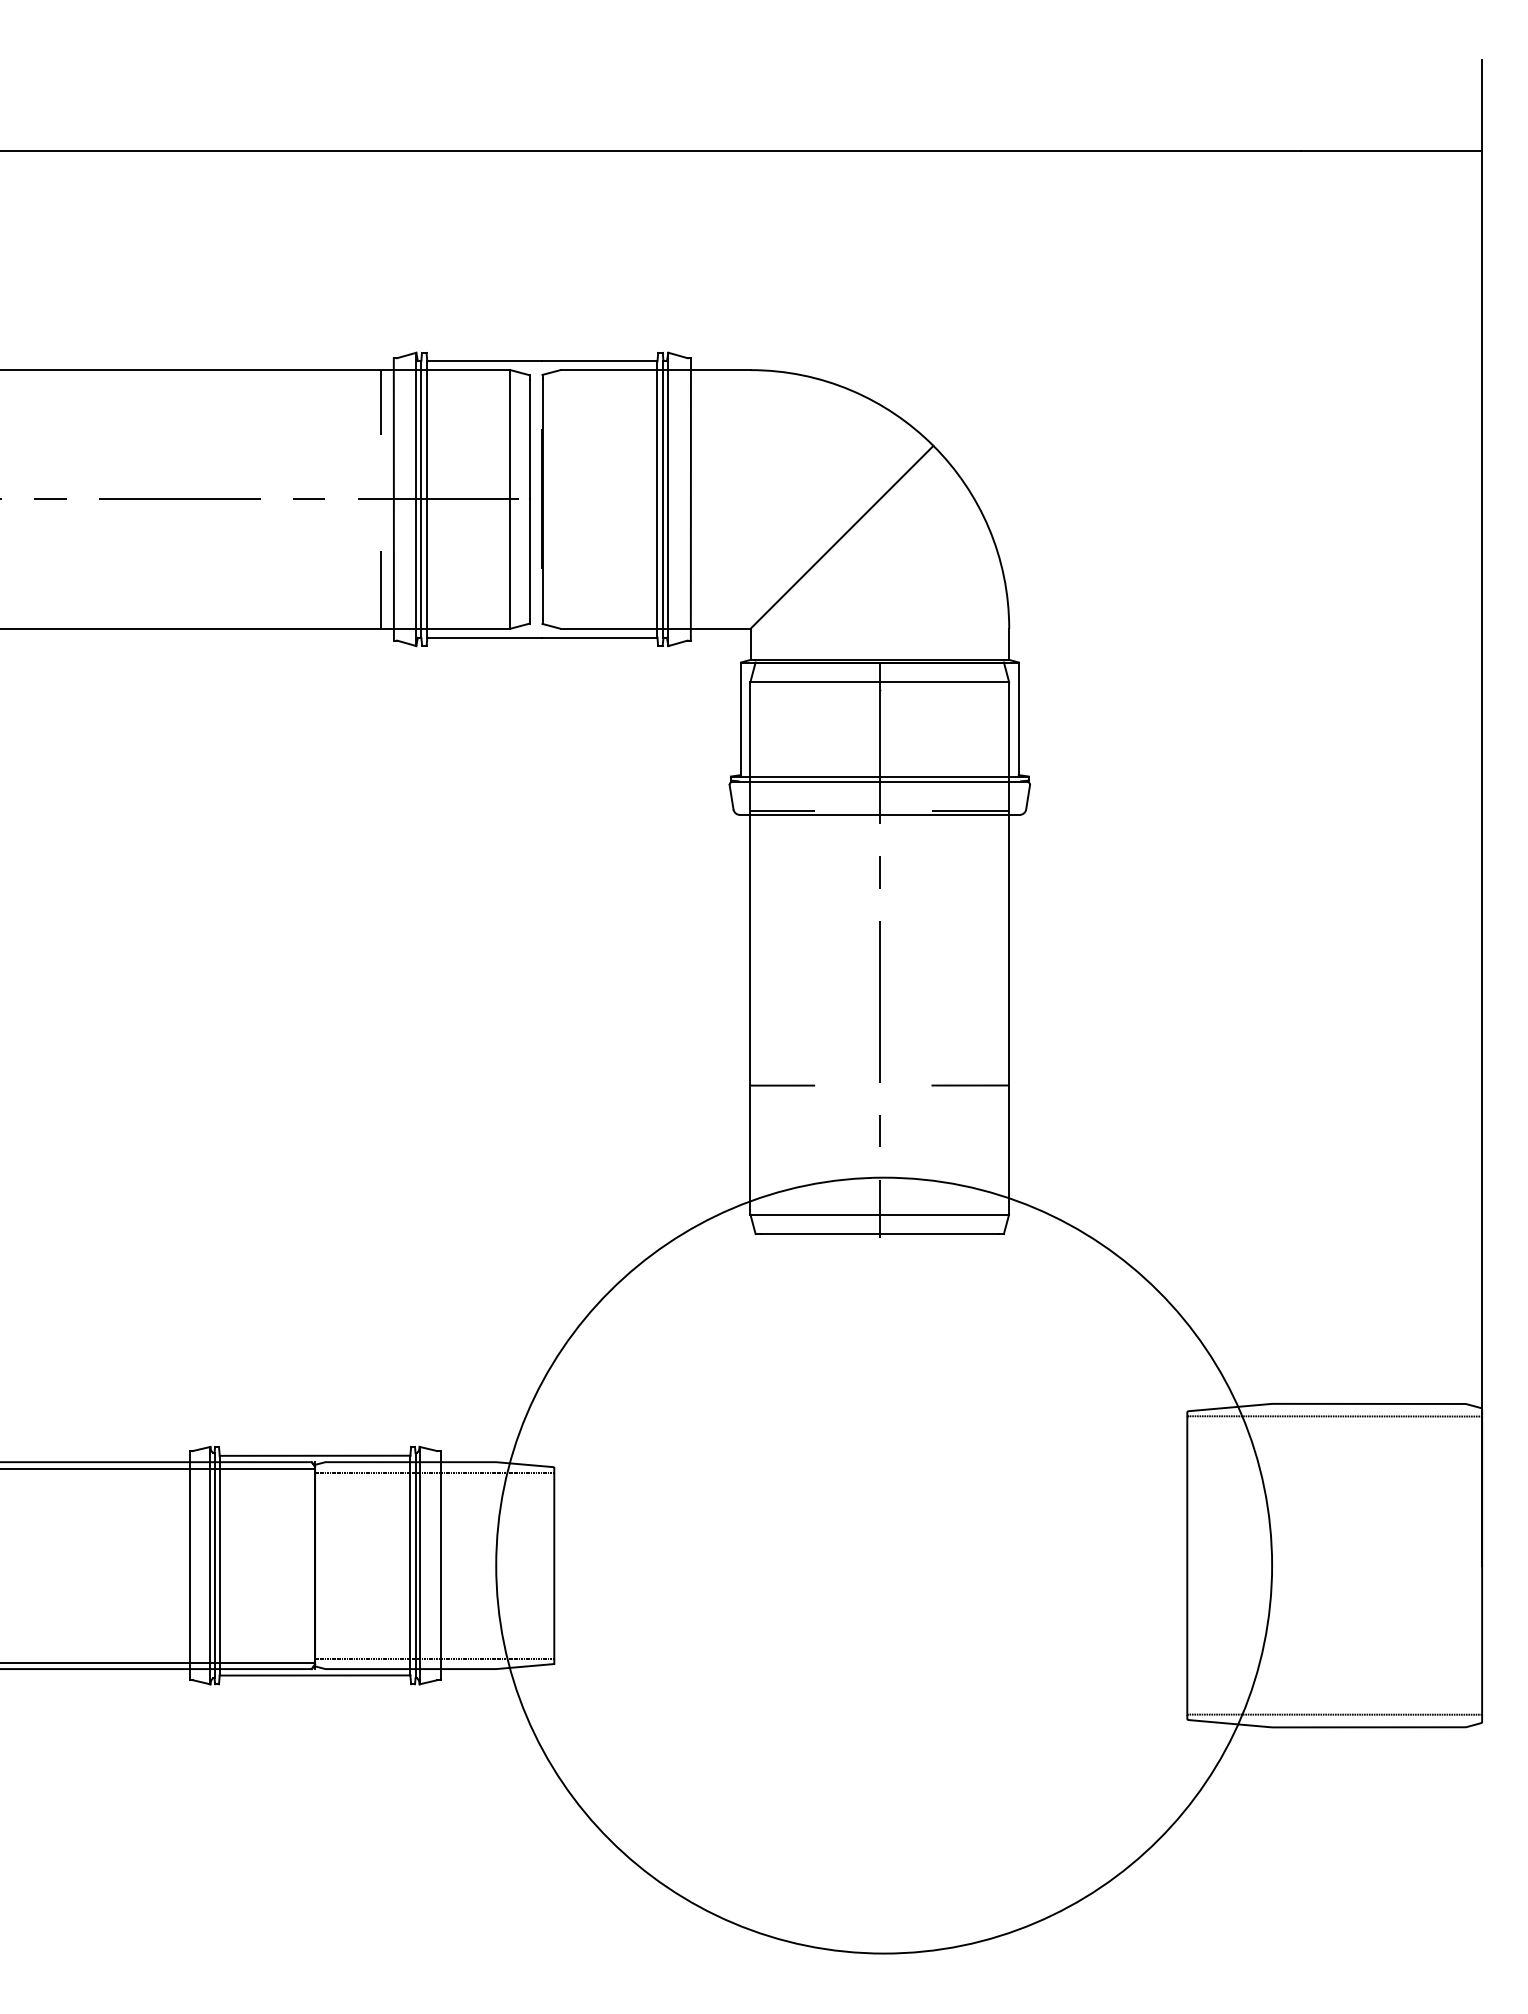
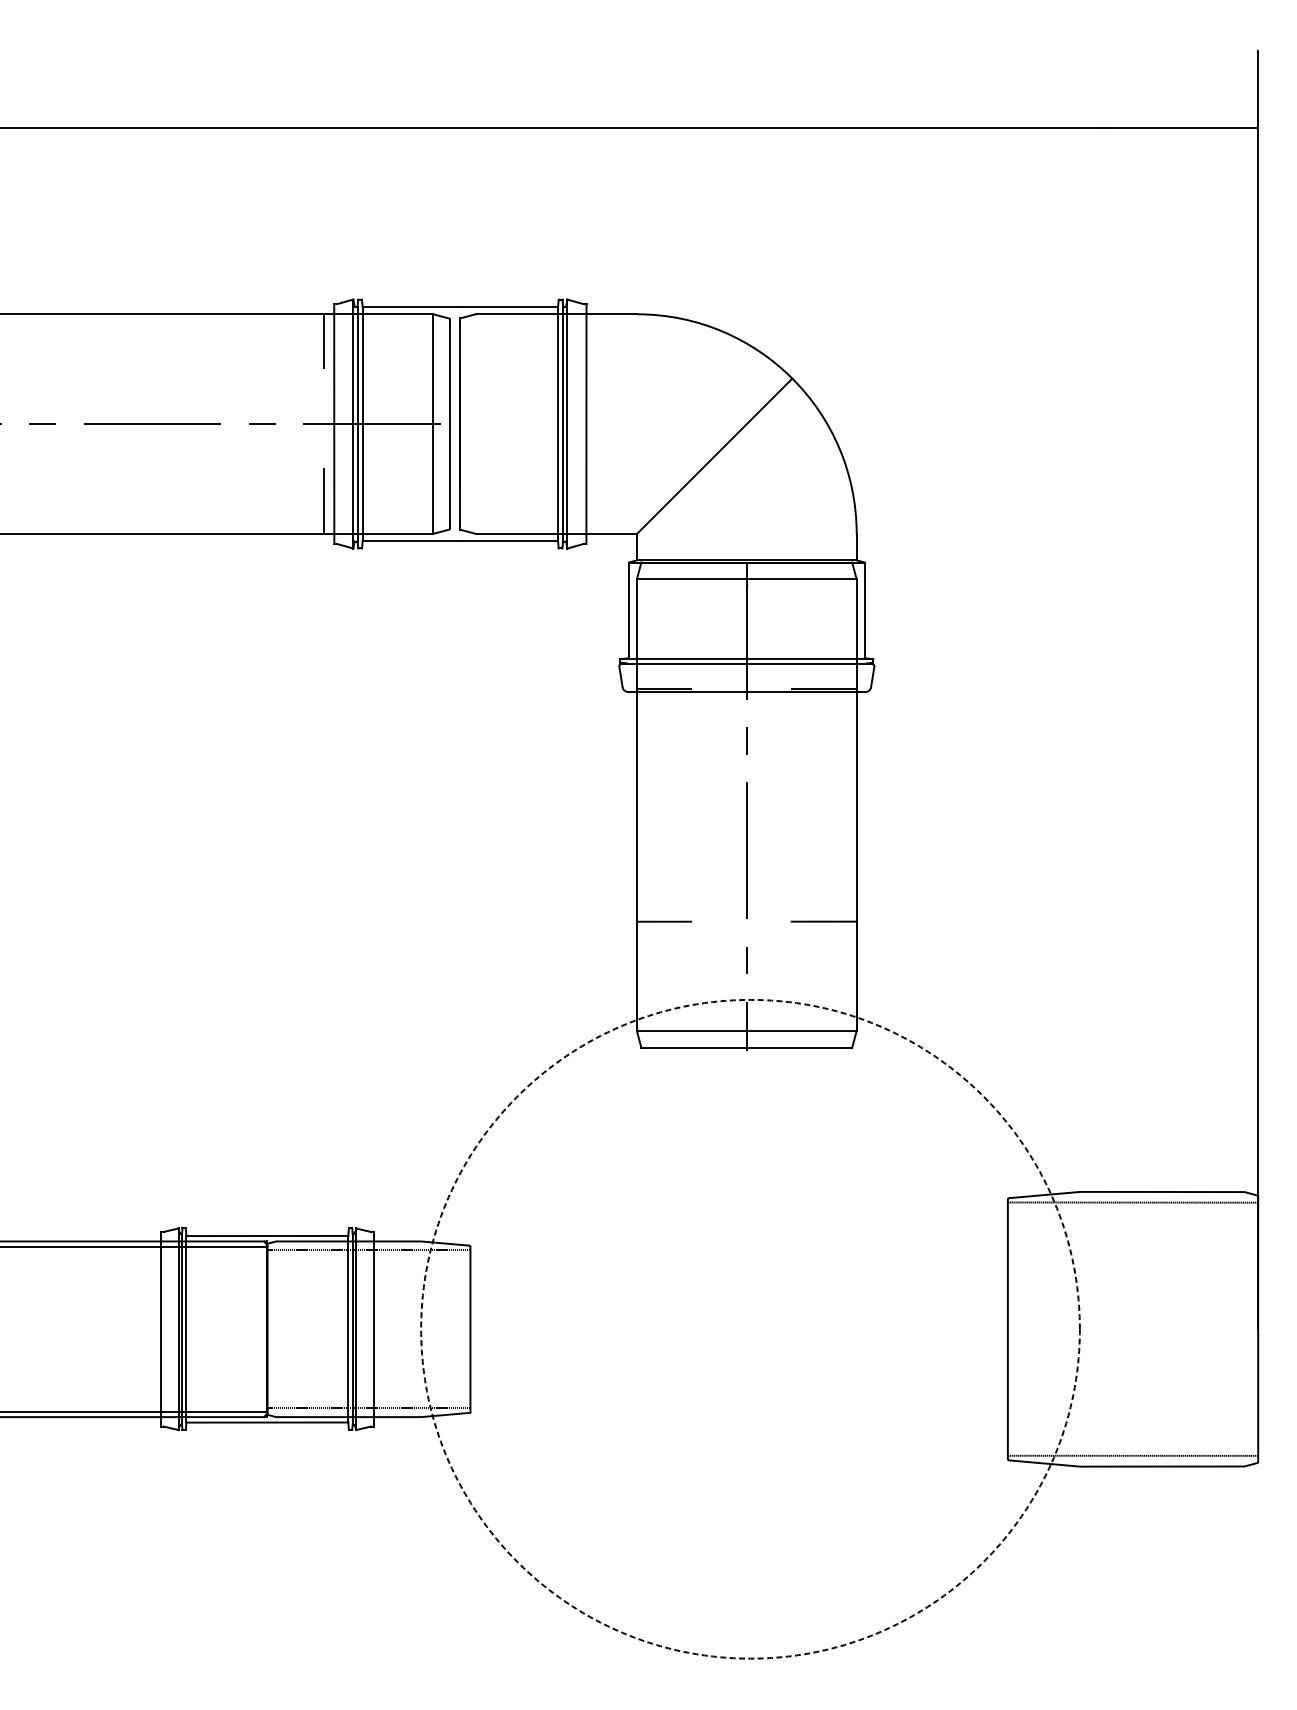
circle: (884, 1565) -> (750, 1329), solid -> dashed

